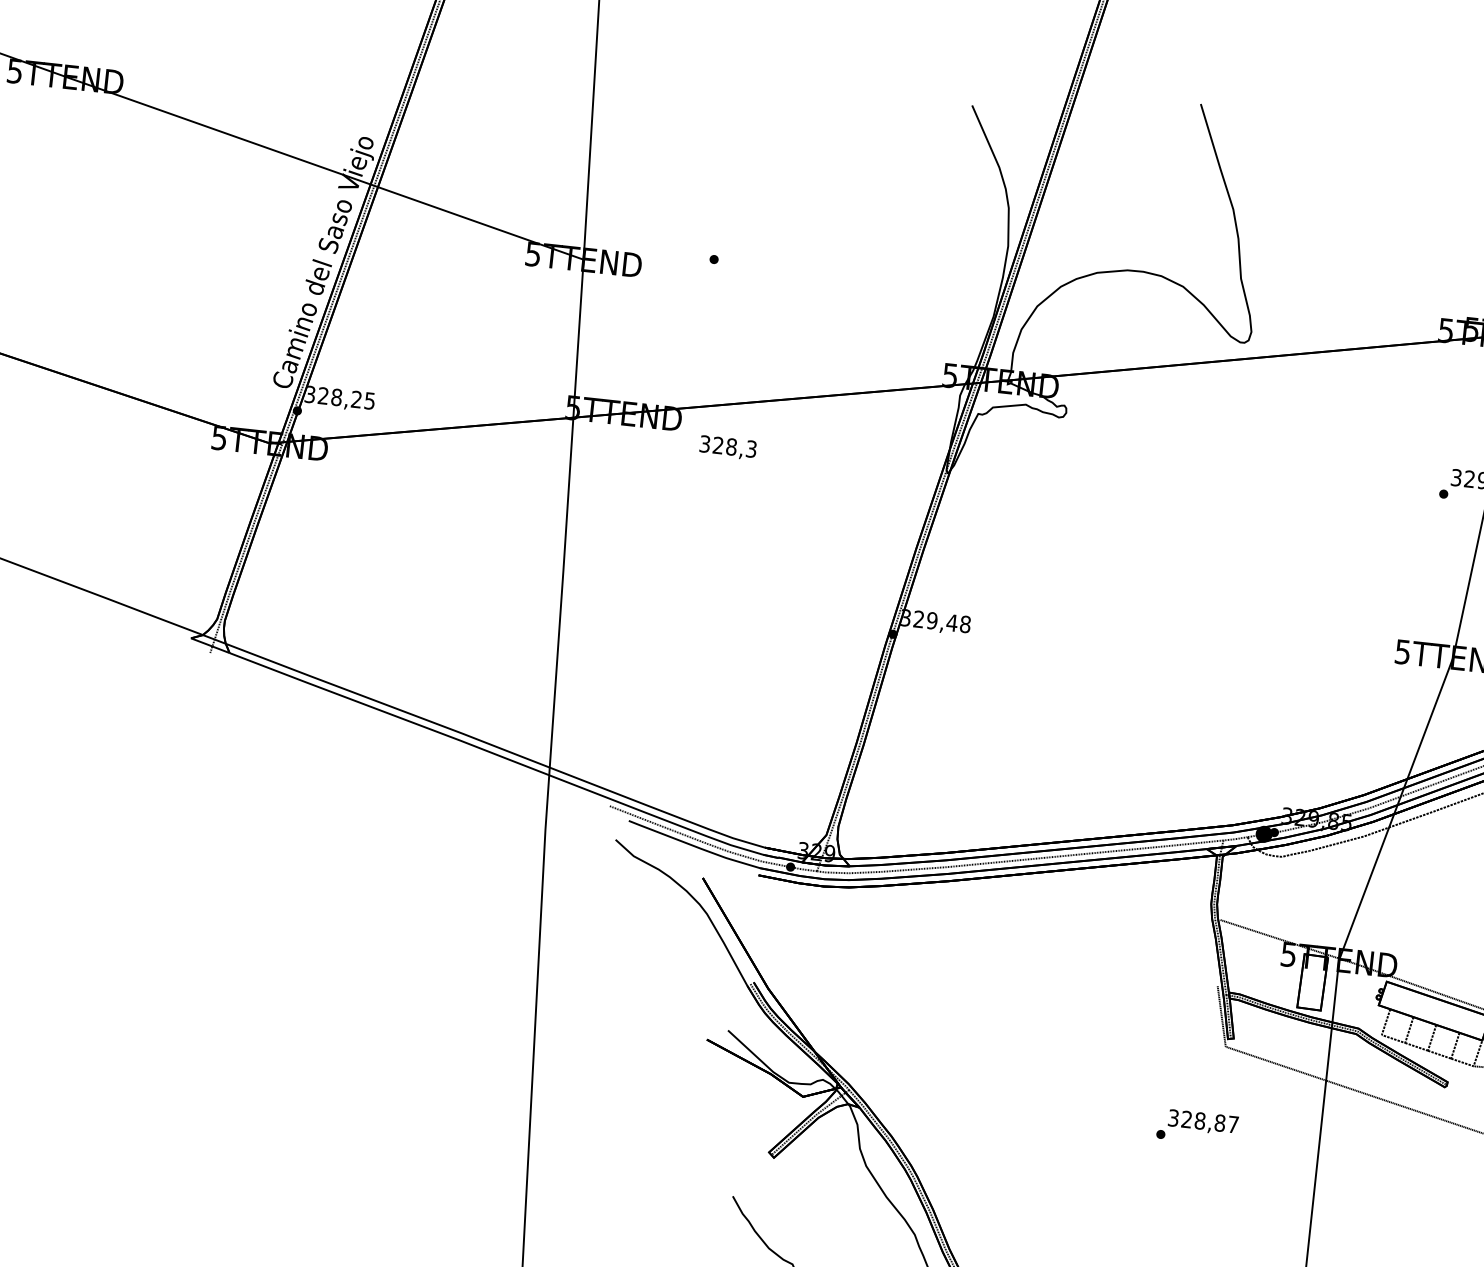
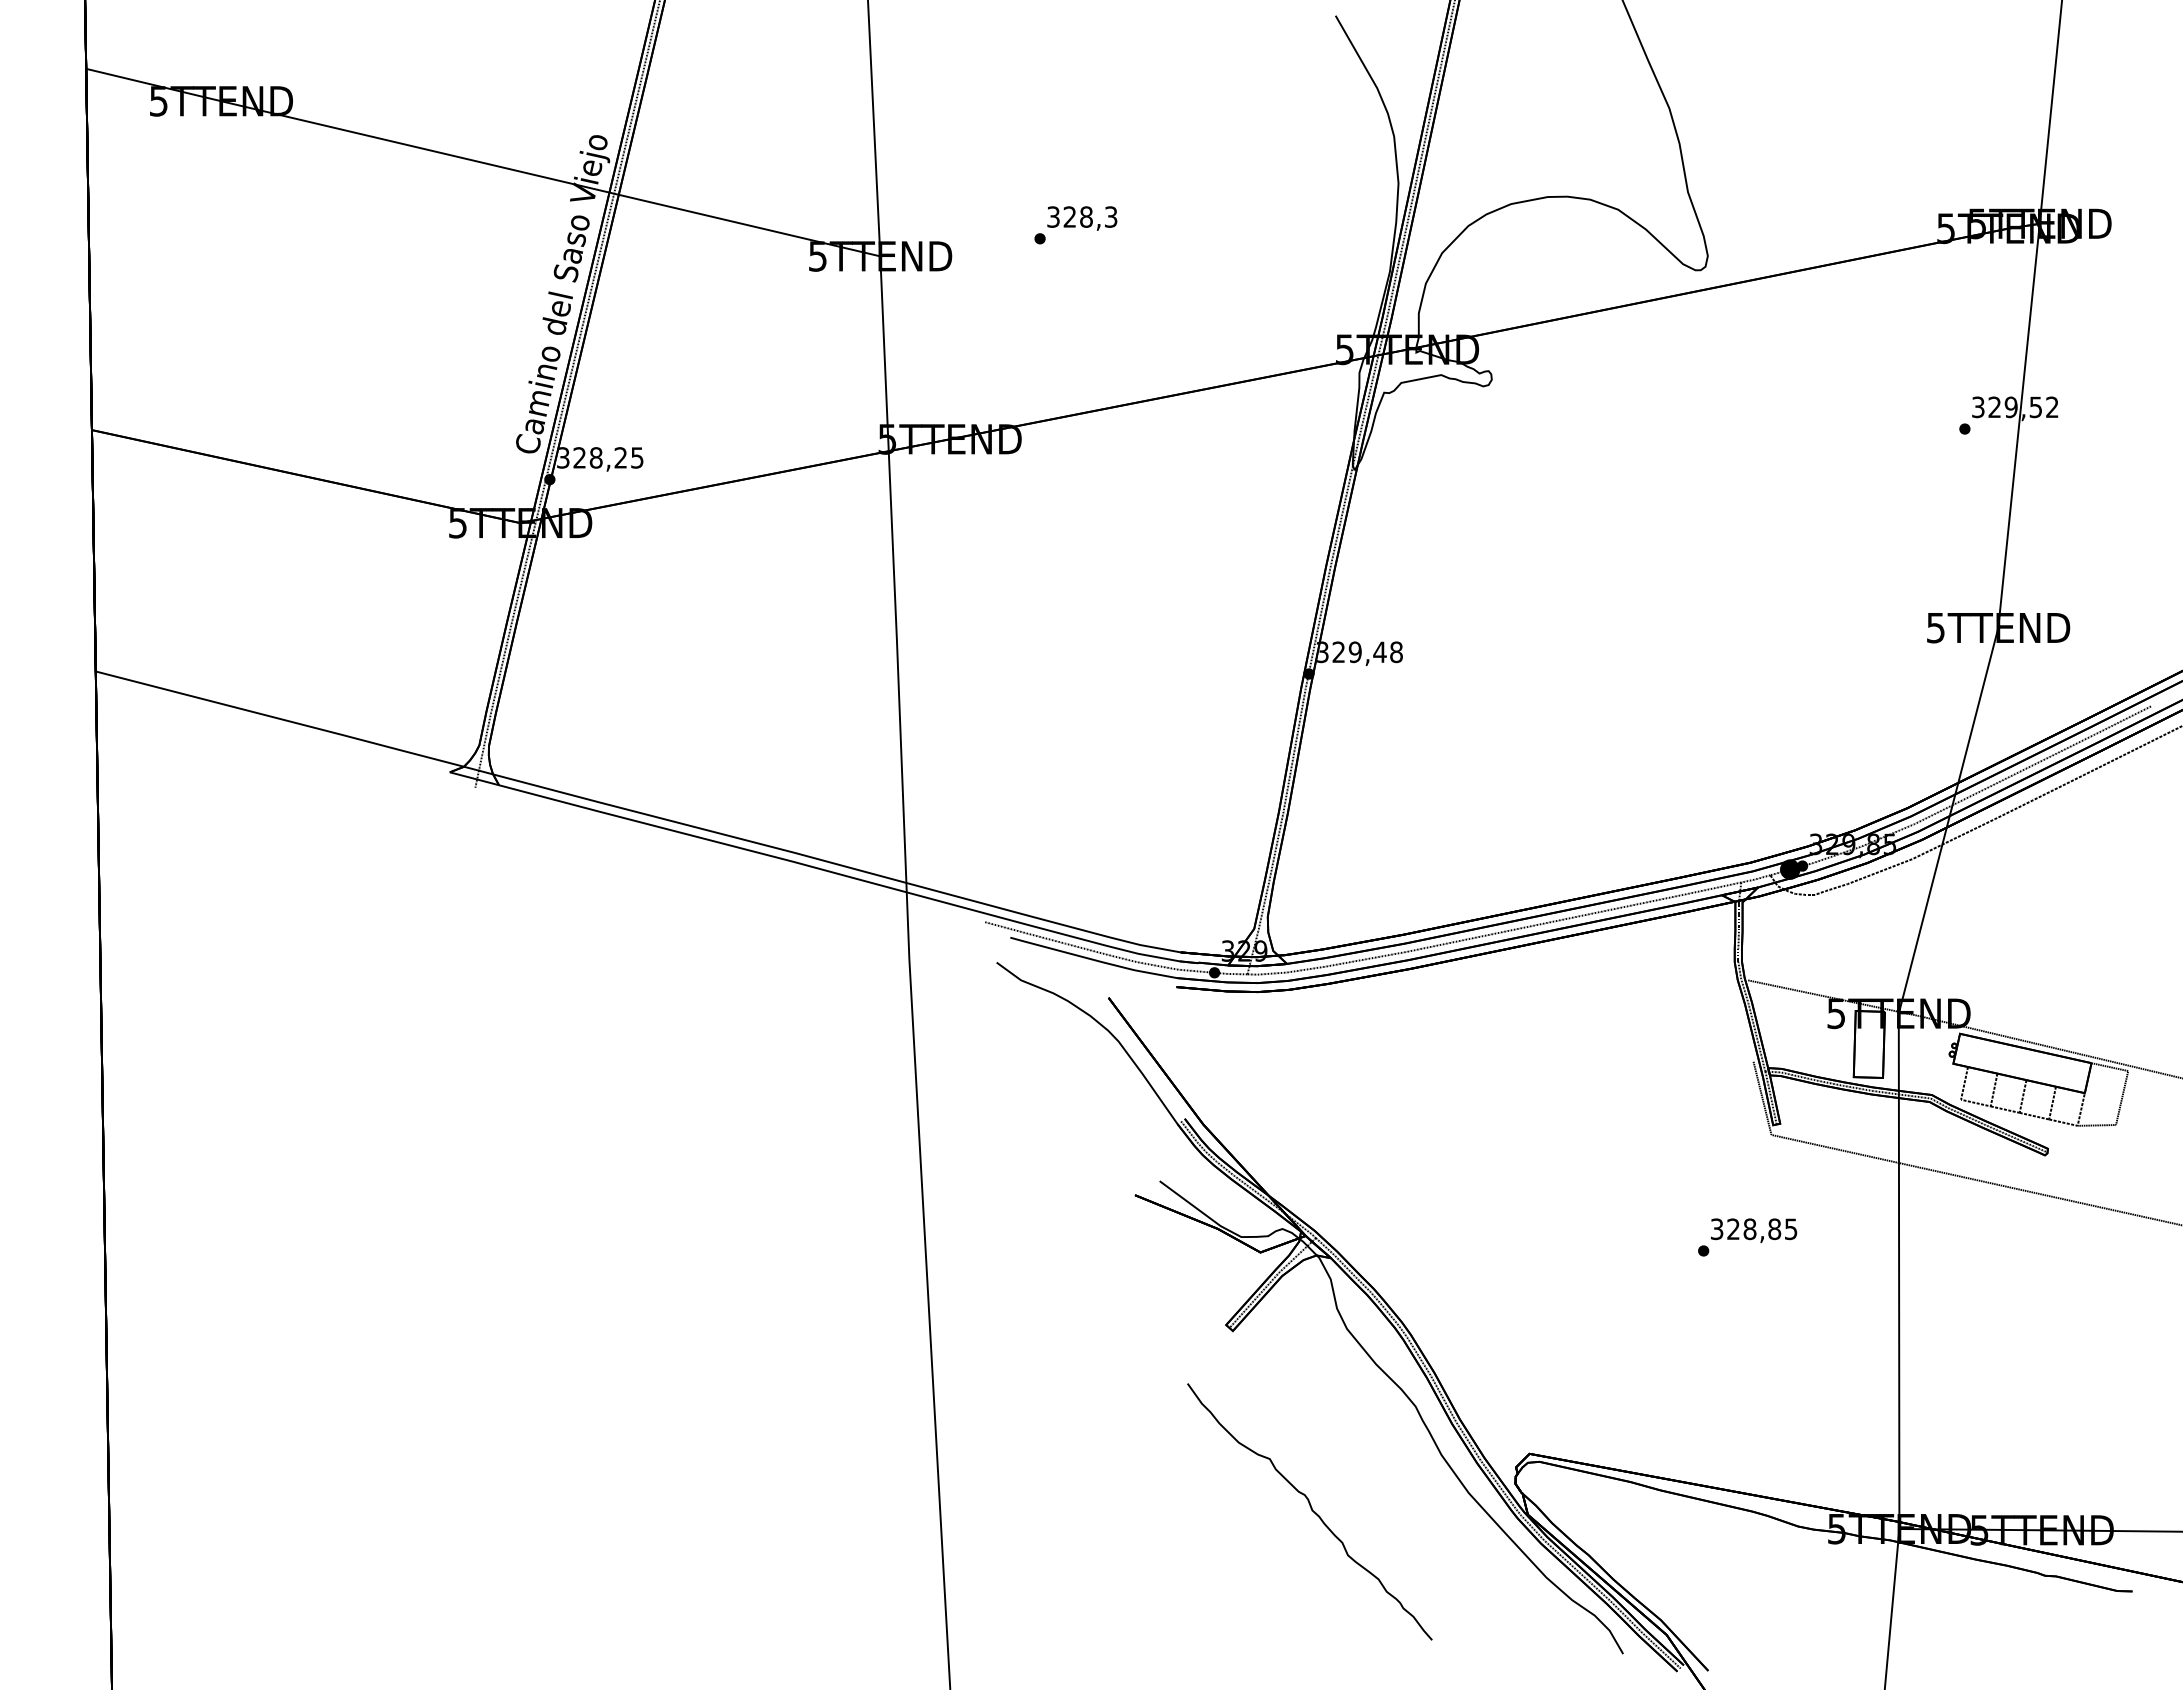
text: (728, 447) -> (1082, 218), moved
text: (1233, 1124) -> (1791, 1229), 328,87 -> 328,85

